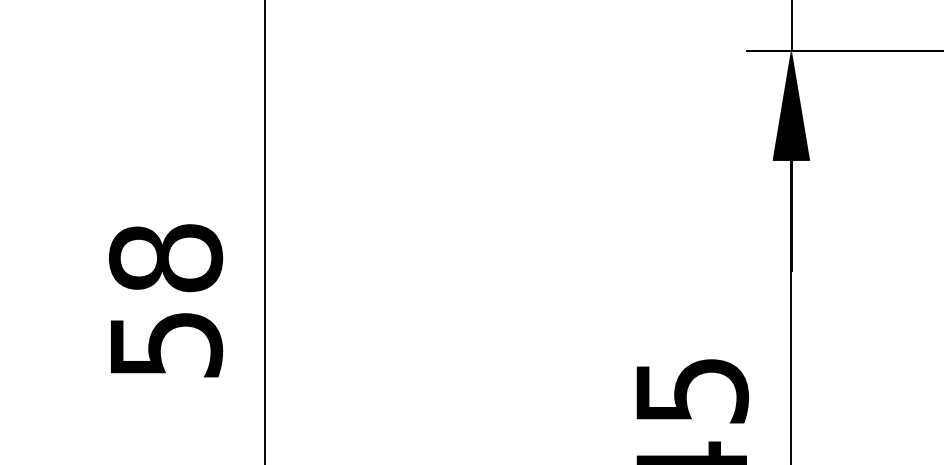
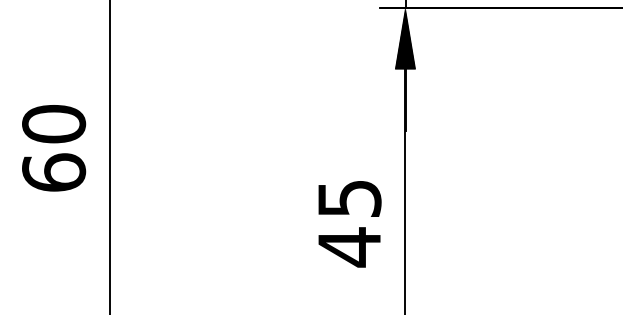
text: (166, 301) -> (54, 148), 58 -> 60

